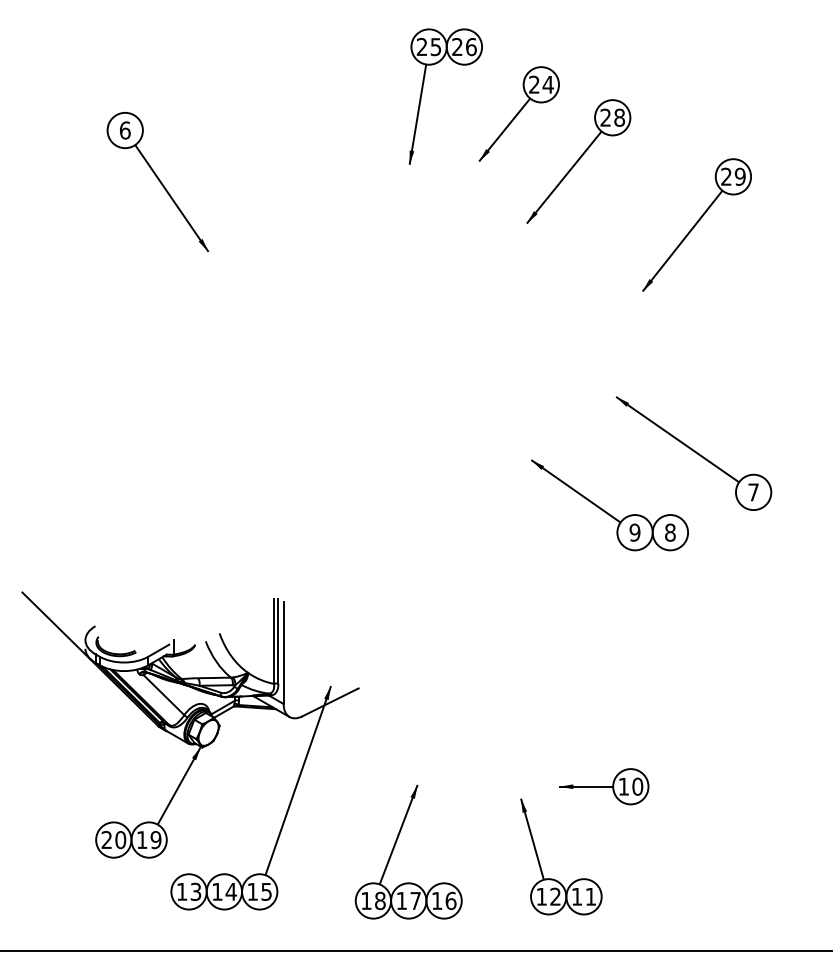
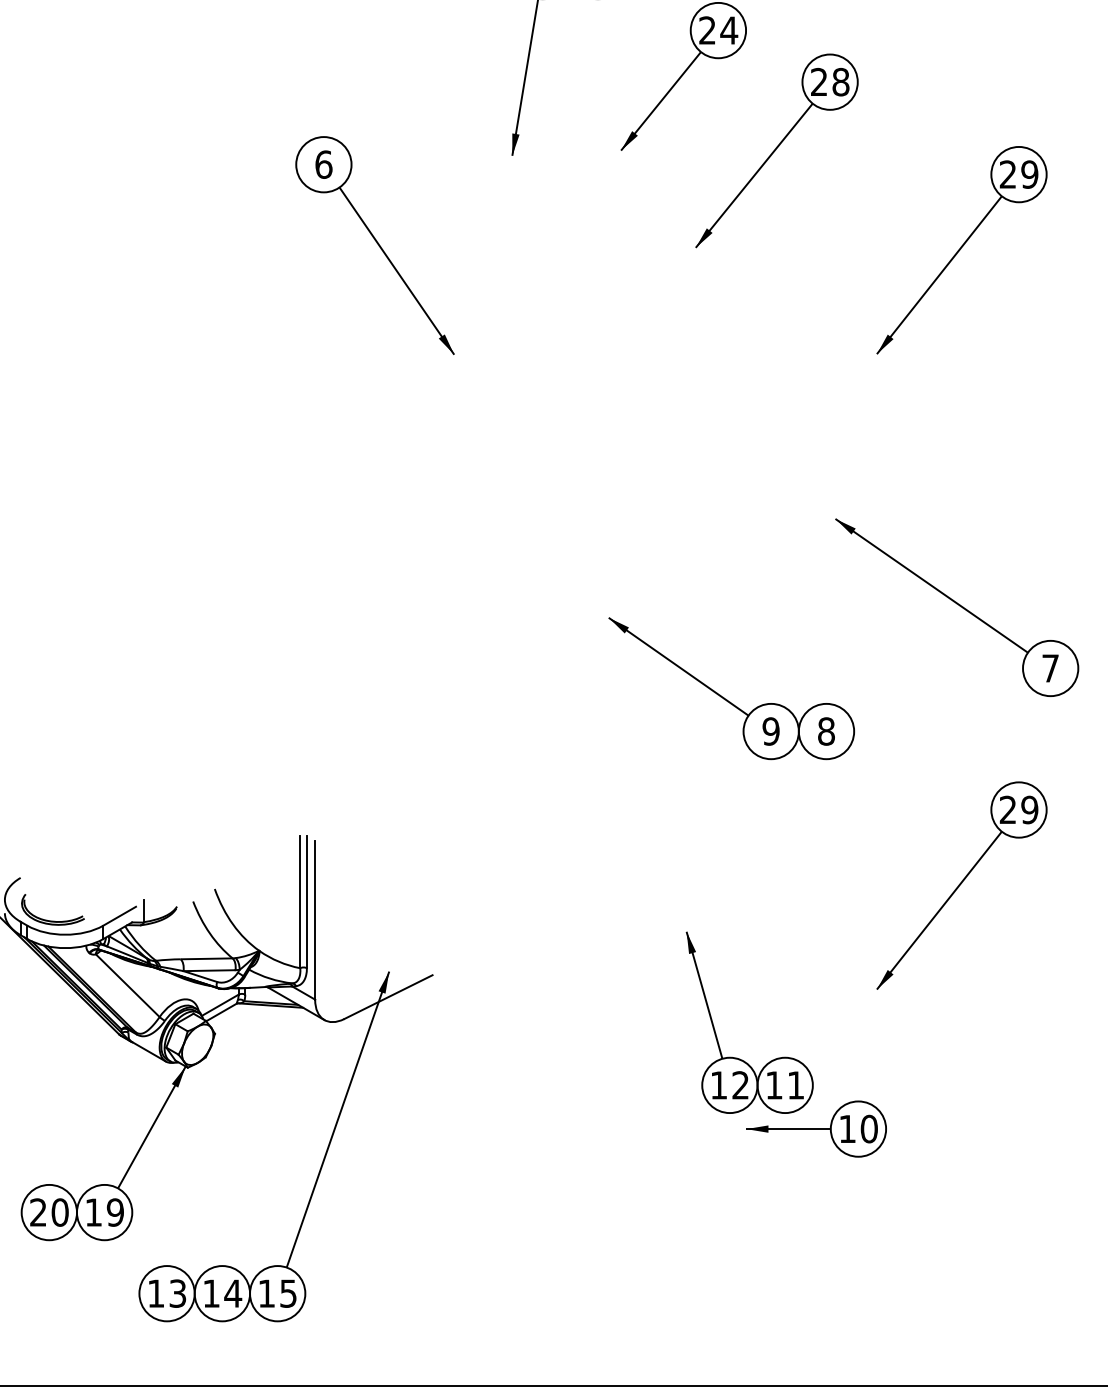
part: (157, 182) -> (374, 246), moved
part: (605, 510) -> (724, 696), moved
part: (696, 630) -> (961, 884), added
part: (395, 846) -> (490, 1222), removed
part: (540, 863) -> (717, 1033), moved

